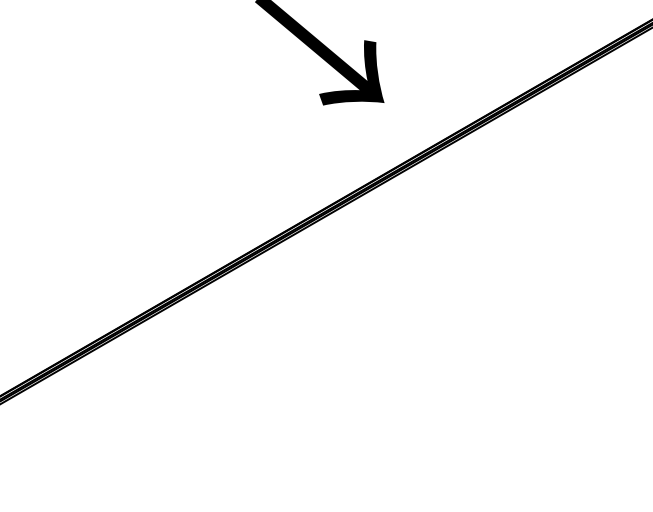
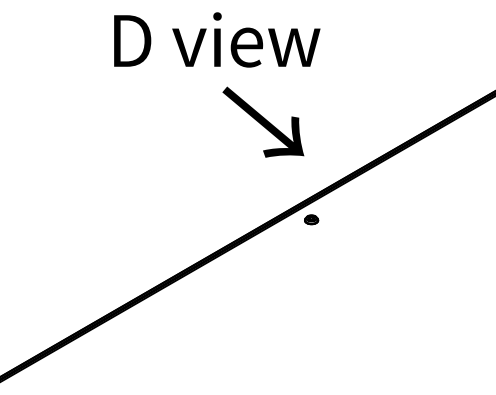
part: (395, 202) -> (311, 219), added

